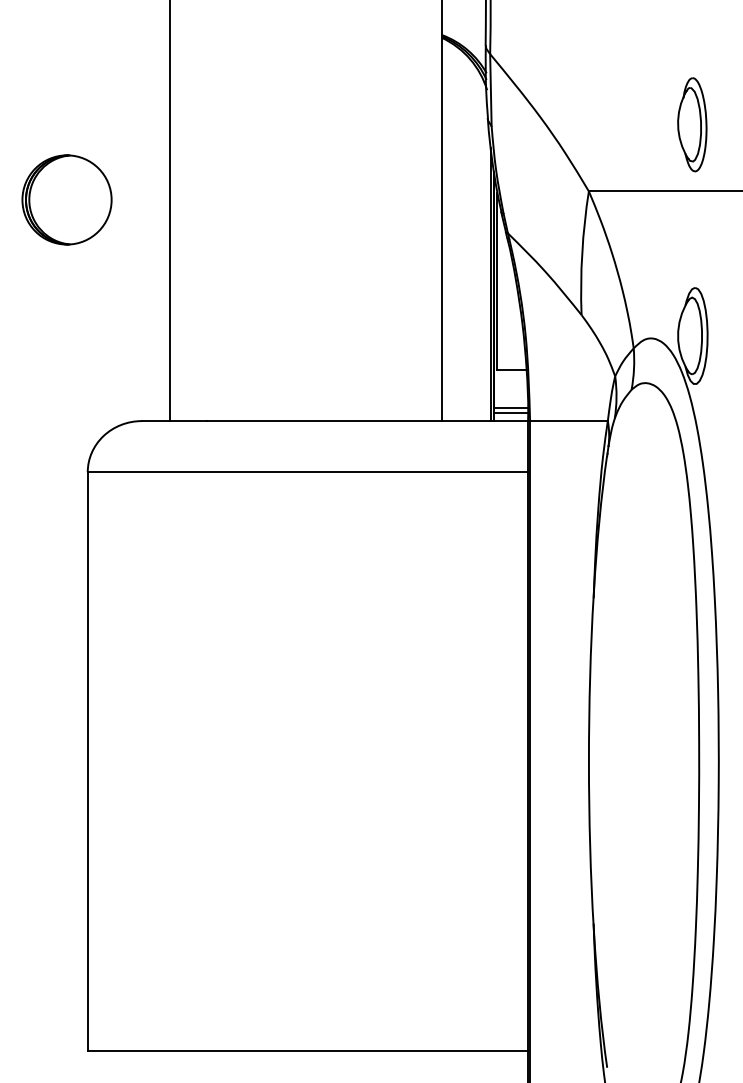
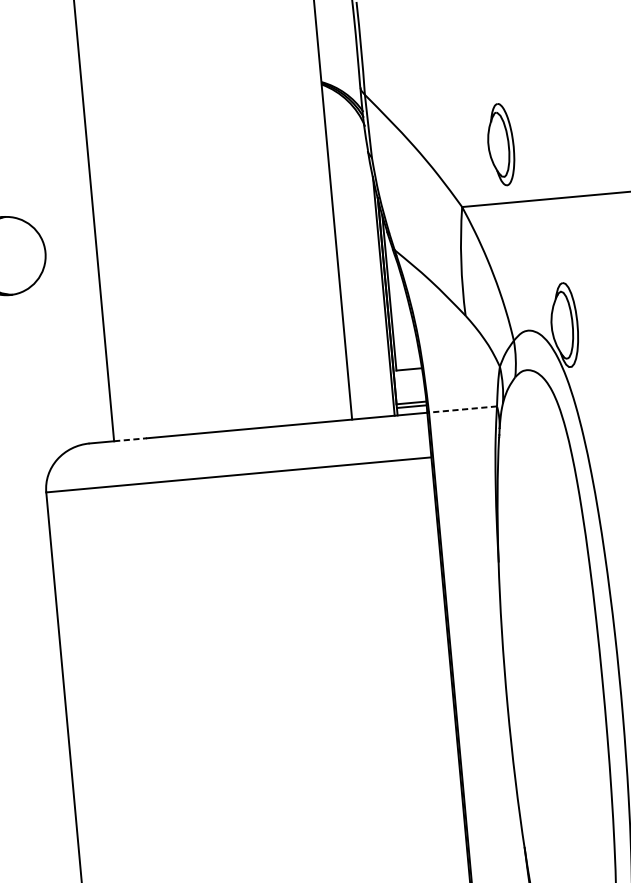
part: (692, 124) -> (501, 144), moved
line: (188, 421) -> (130, 440), solid -> dashed
line: (568, 421) -> (462, 409), solid -> dashed

